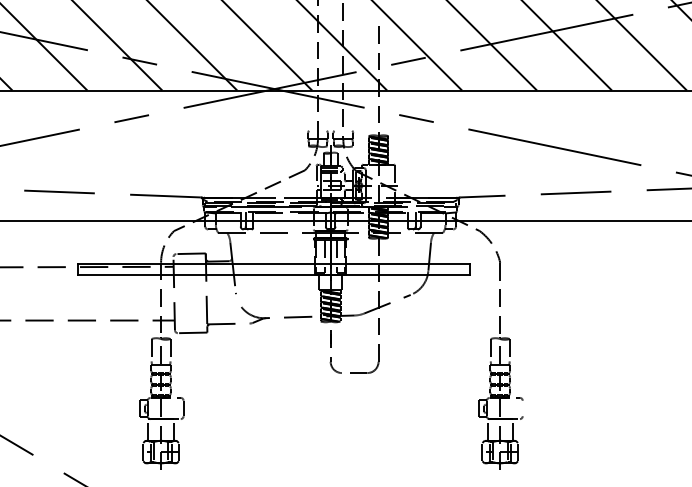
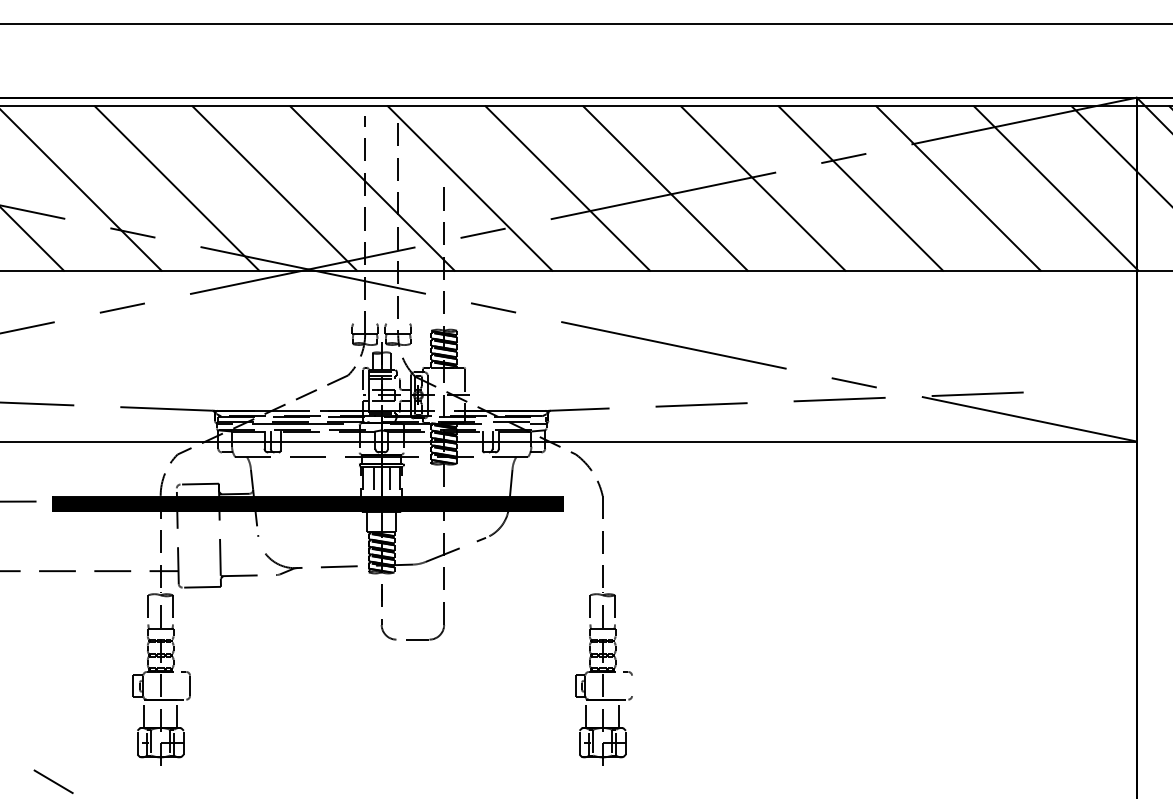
hatch: (273, 269) -> (307, 504), added

